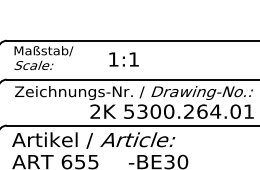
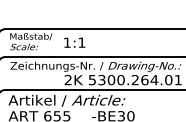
text: (123, 59) -> (74, 42), moved

